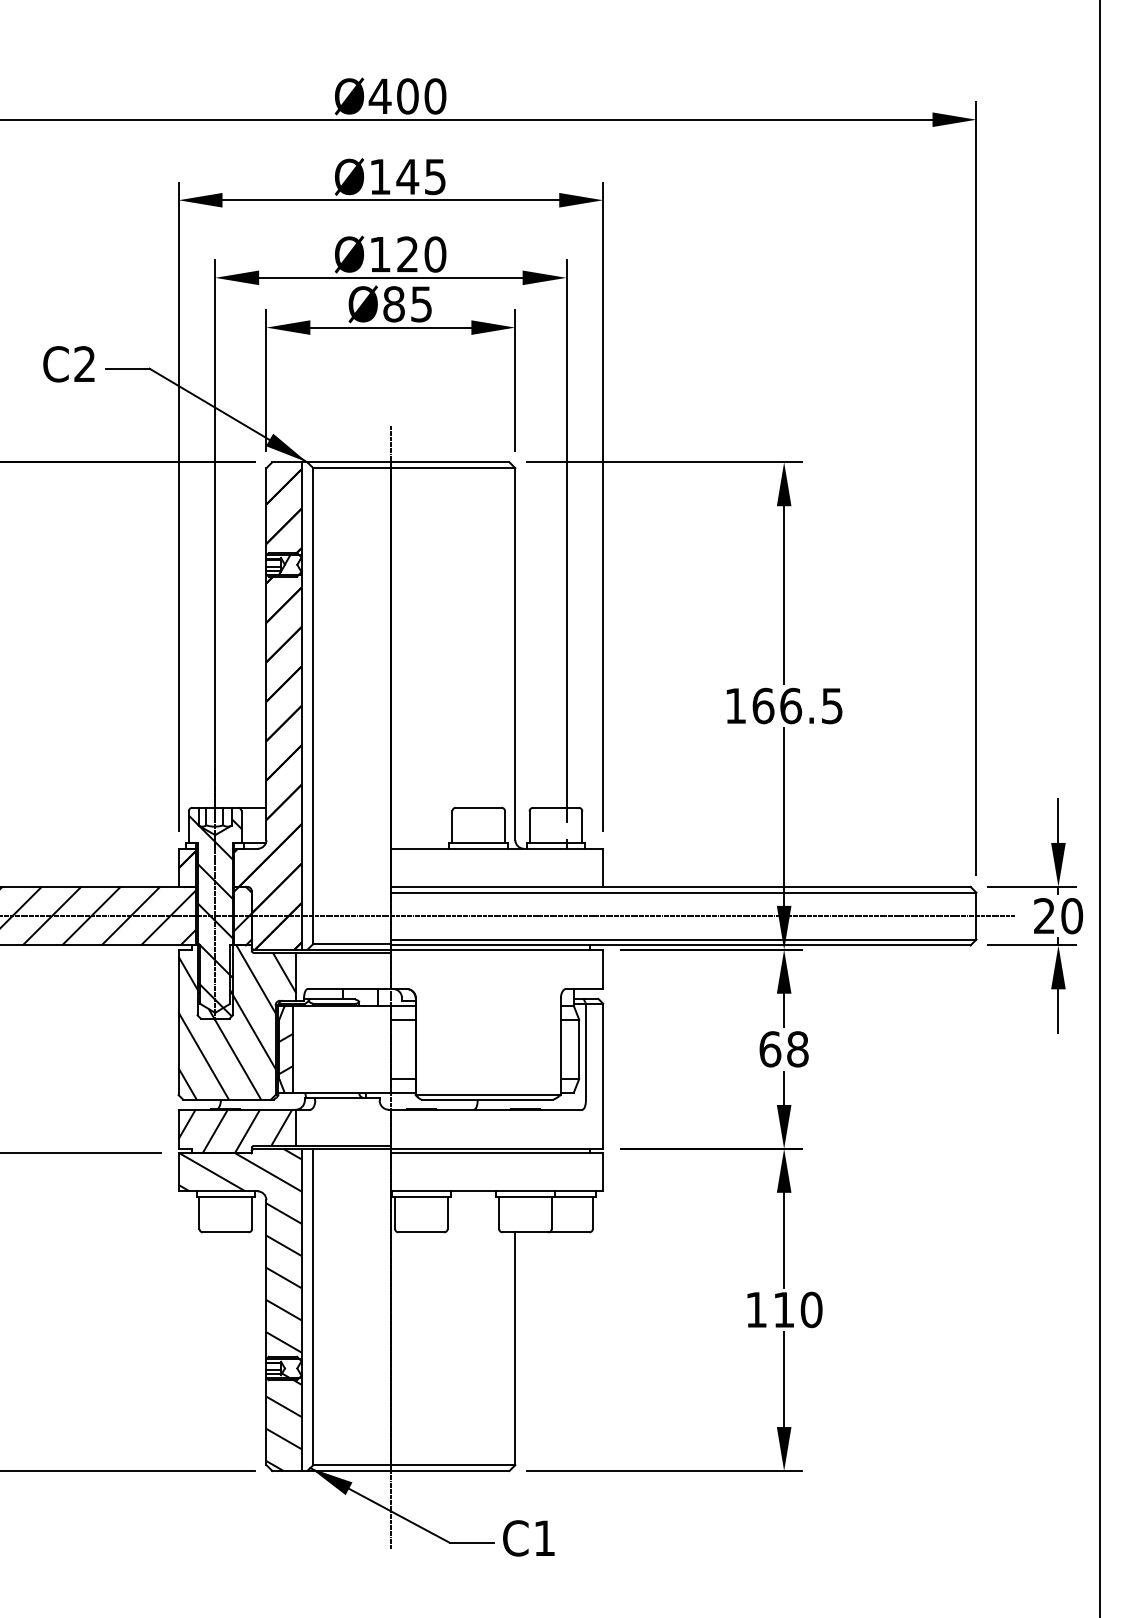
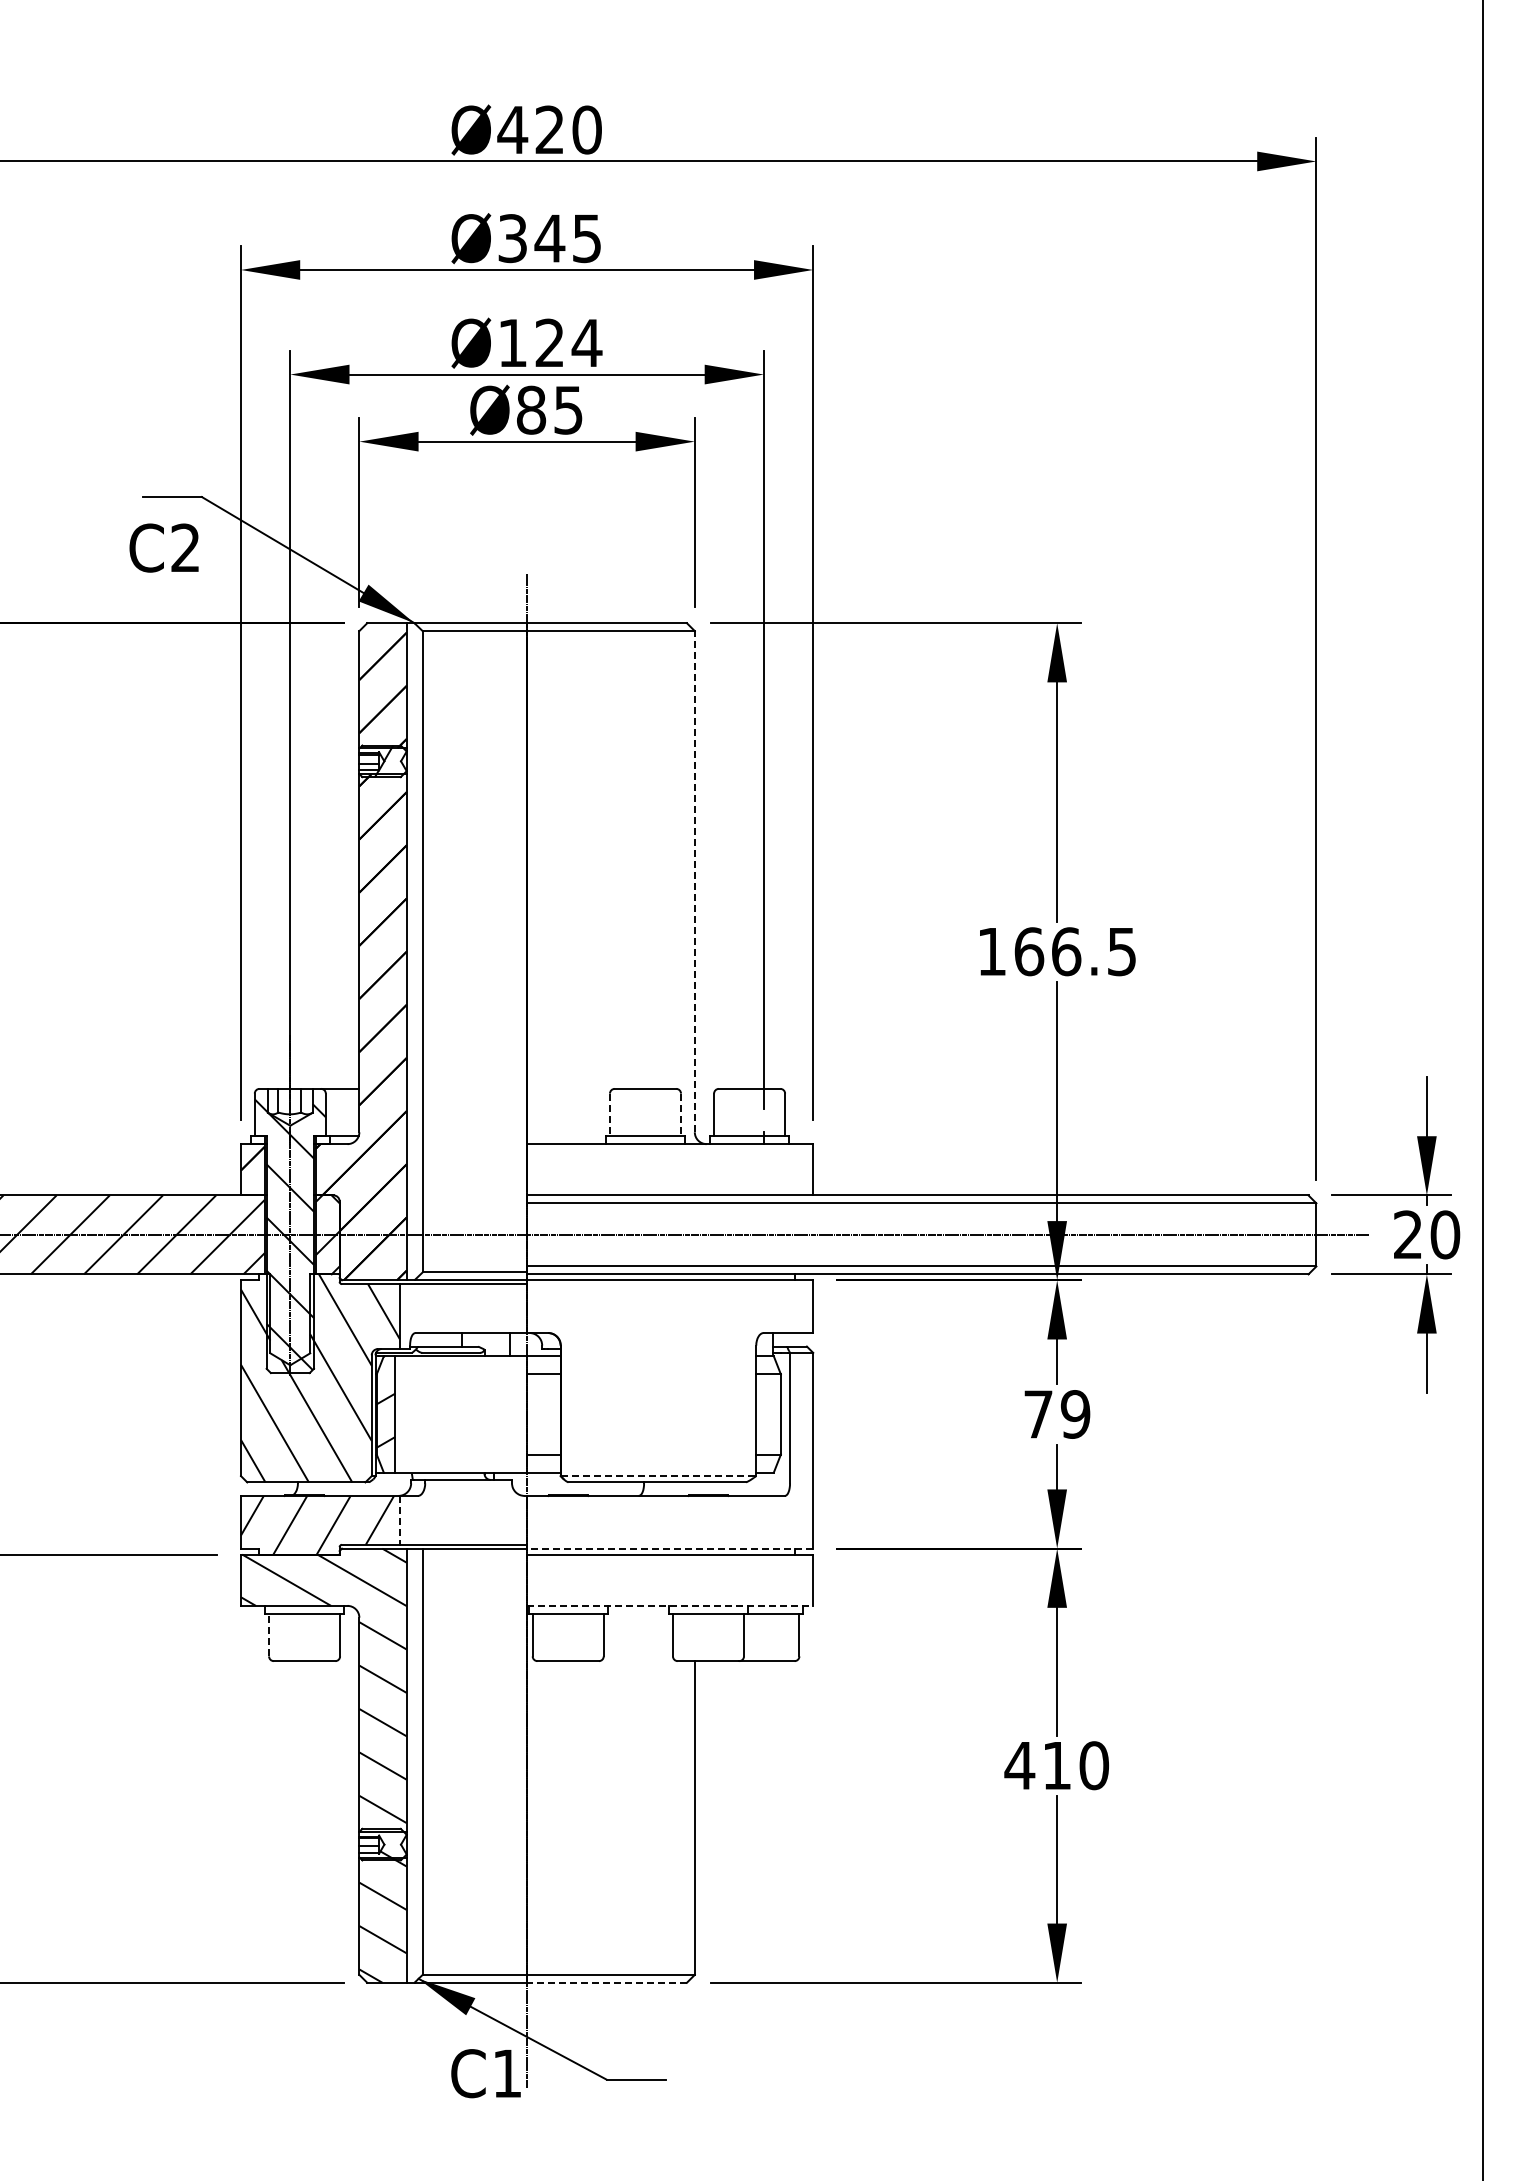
text: (407, 96) -> (549, 129), Ø400 -> Ø420
text: (380, 176) -> (512, 238), Ø145 -> Ø345
text: (434, 254) -> (586, 342), Ø120 -> Ø124
text: (68, 363) -> (163, 547), moved
line: (515, 653) -> (694, 881), solid -> dashed
line: (452, 827) -> (609, 1115), solid -> dashed
line: (505, 827) -> (681, 1115), solid -> dashed
text: (784, 1049) -> (1057, 1414), 68 -> 79
line: (488, 1095) -> (658, 1476), solid -> dashed
line: (296, 1128) -> (399, 1520), solid -> dashed
line: (496, 1148) -> (669, 1548), solid -> dashed
line: (497, 1191) -> (670, 1605), solid -> dashed
line: (199, 1212) -> (269, 1634), solid -> dashed
text: (756, 1309) -> (1019, 1765), 110 -> 410
line: (450, 1470) -> (607, 1982), solid -> dashed
text: (528, 1538) -> (485, 2073), moved

